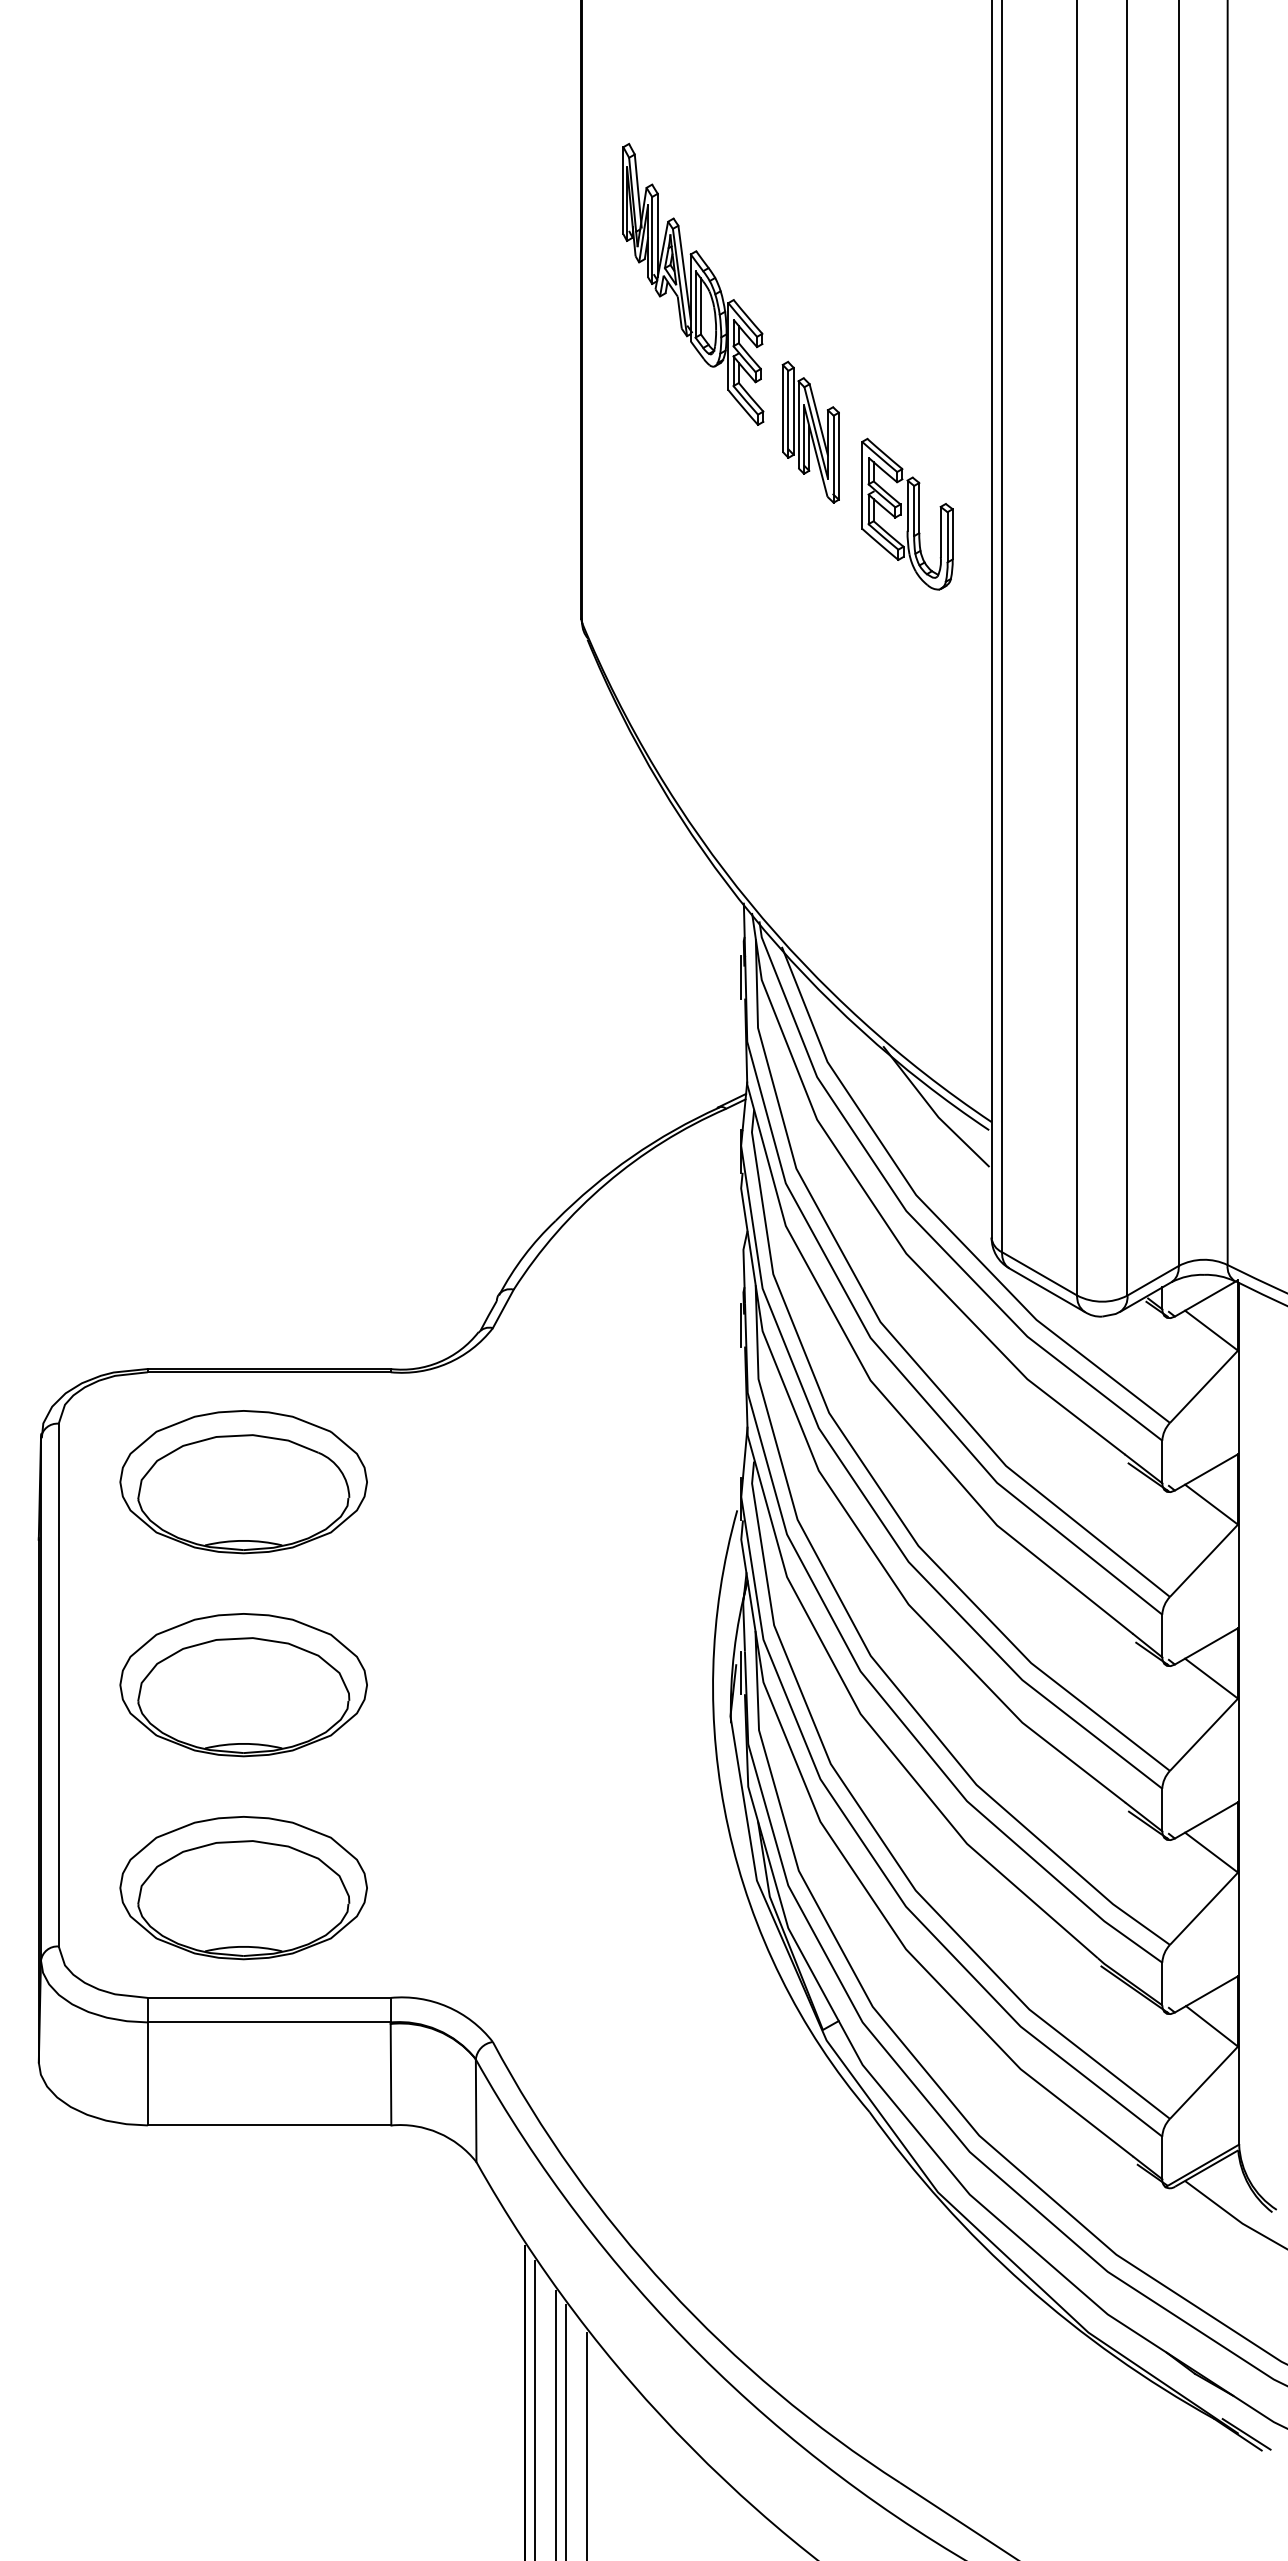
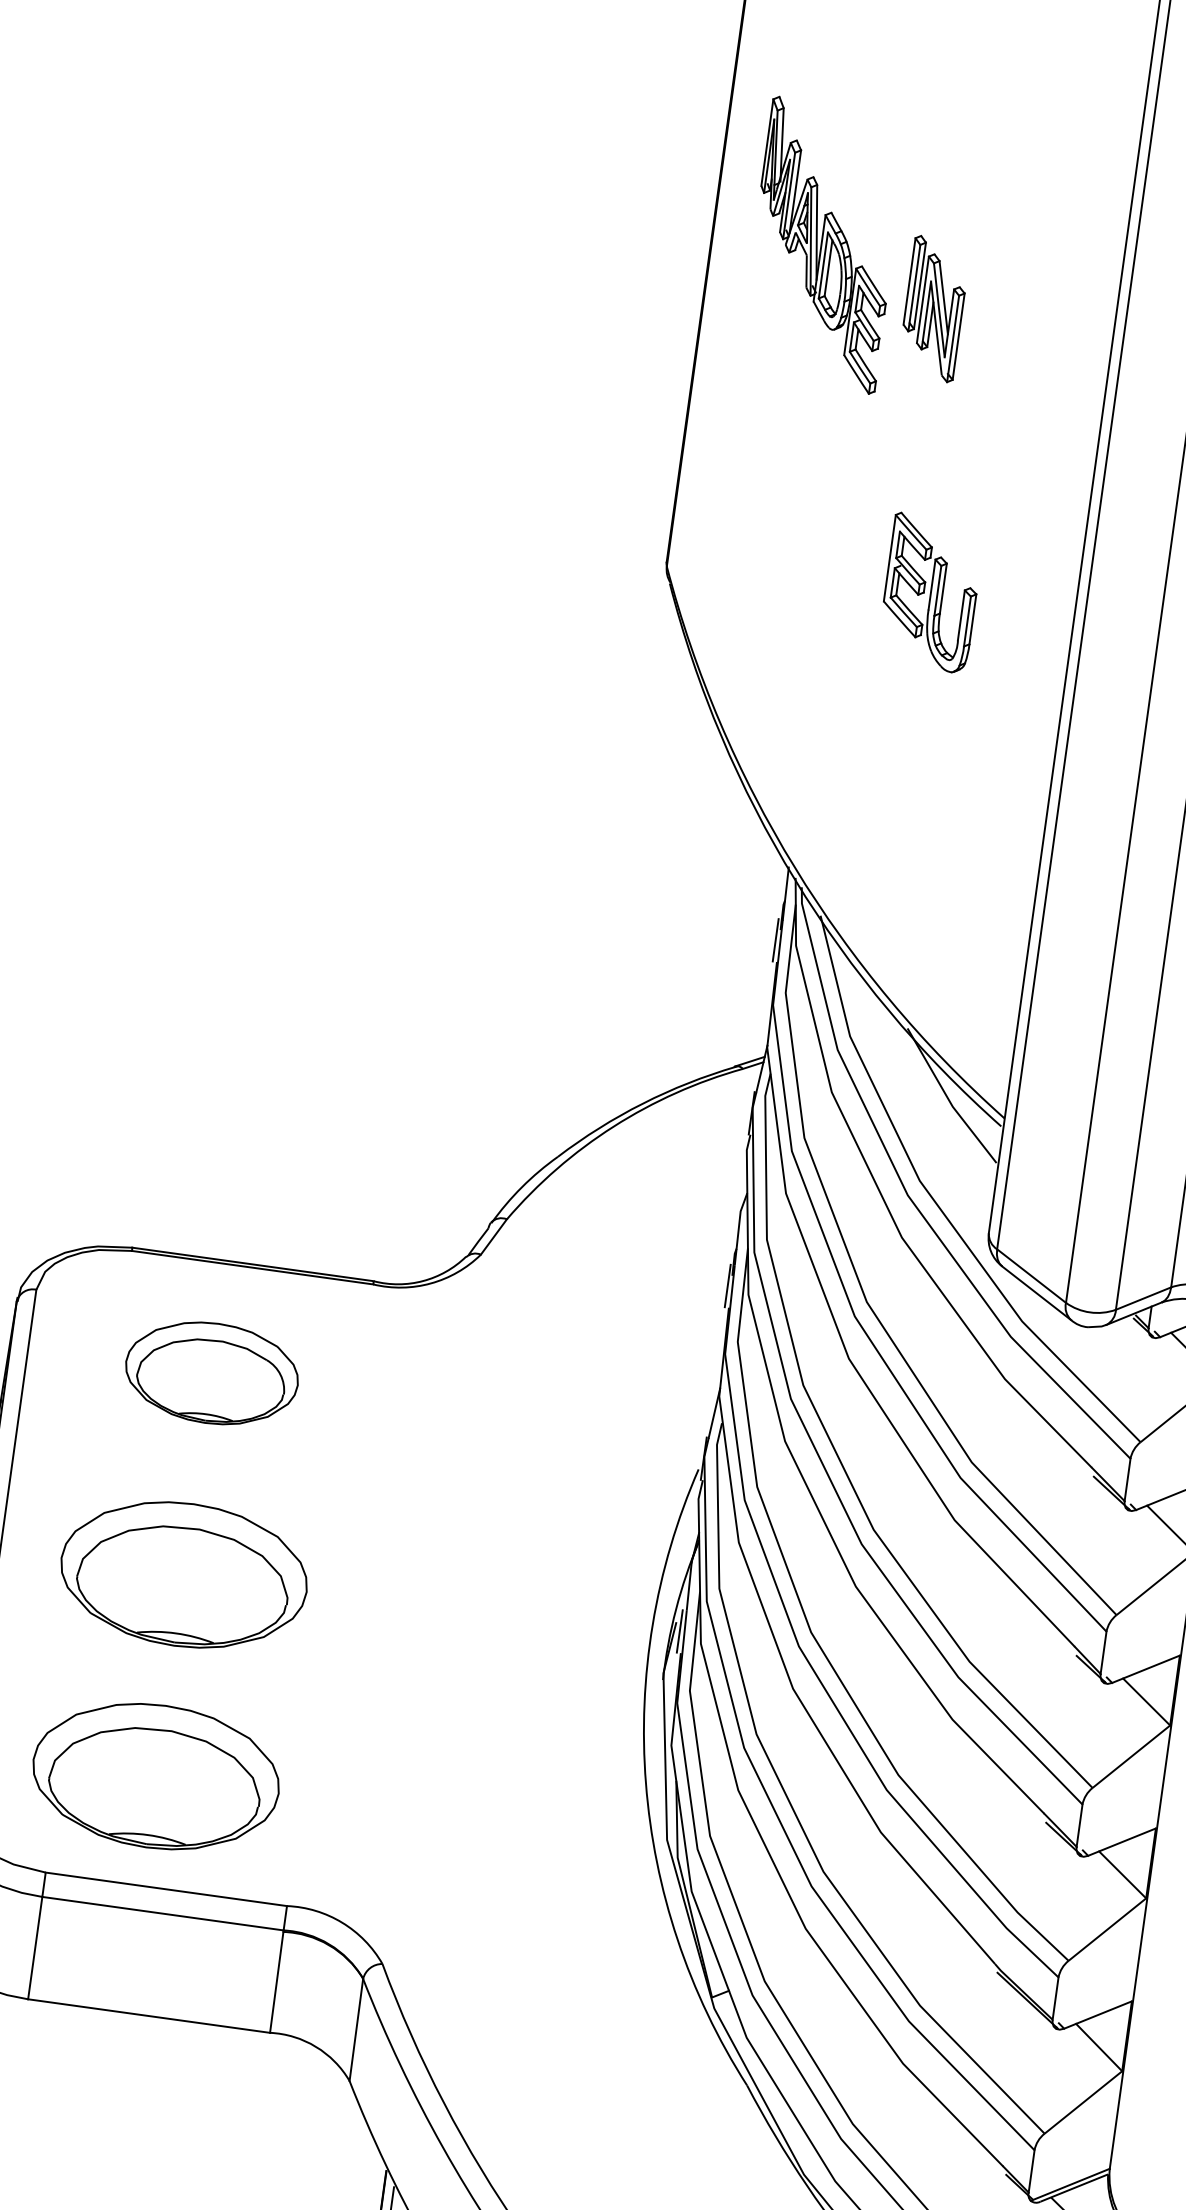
part: (810, 431) -> (933, 308), moved
part: (907, 513) -> (930, 592), moved
part: (243, 1482) -> (211, 1373), size x0.7

